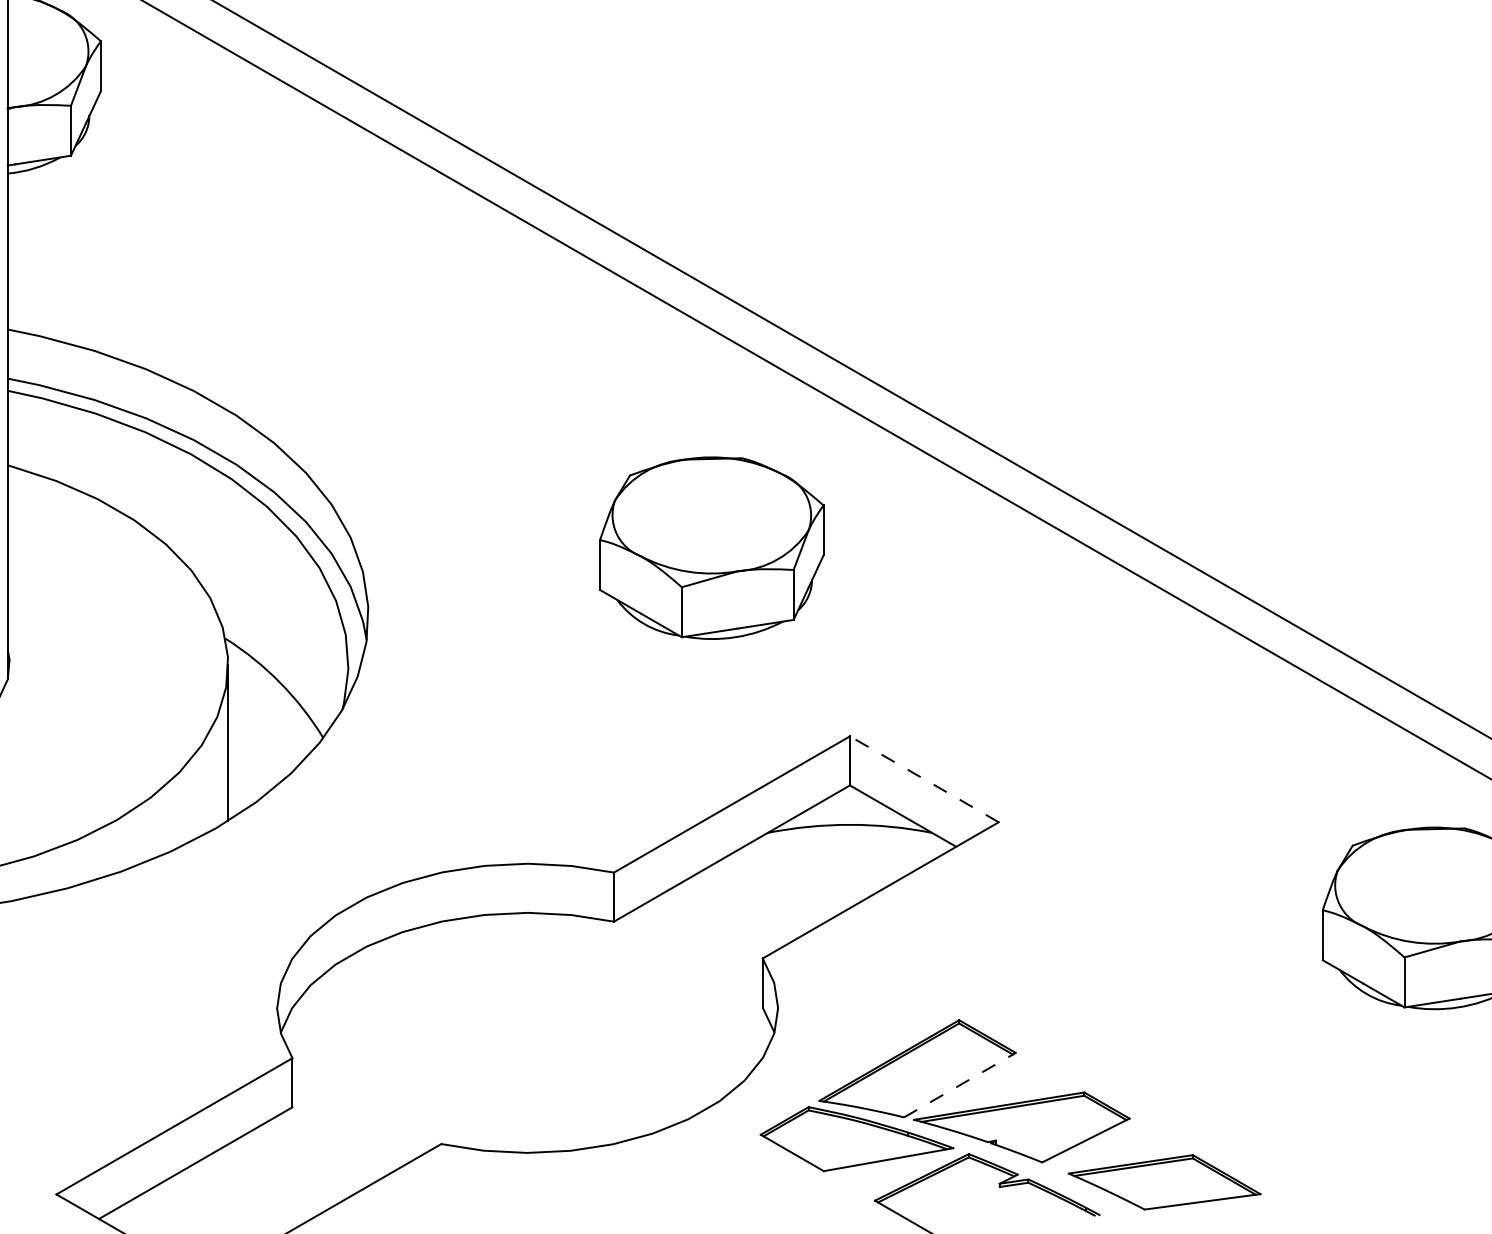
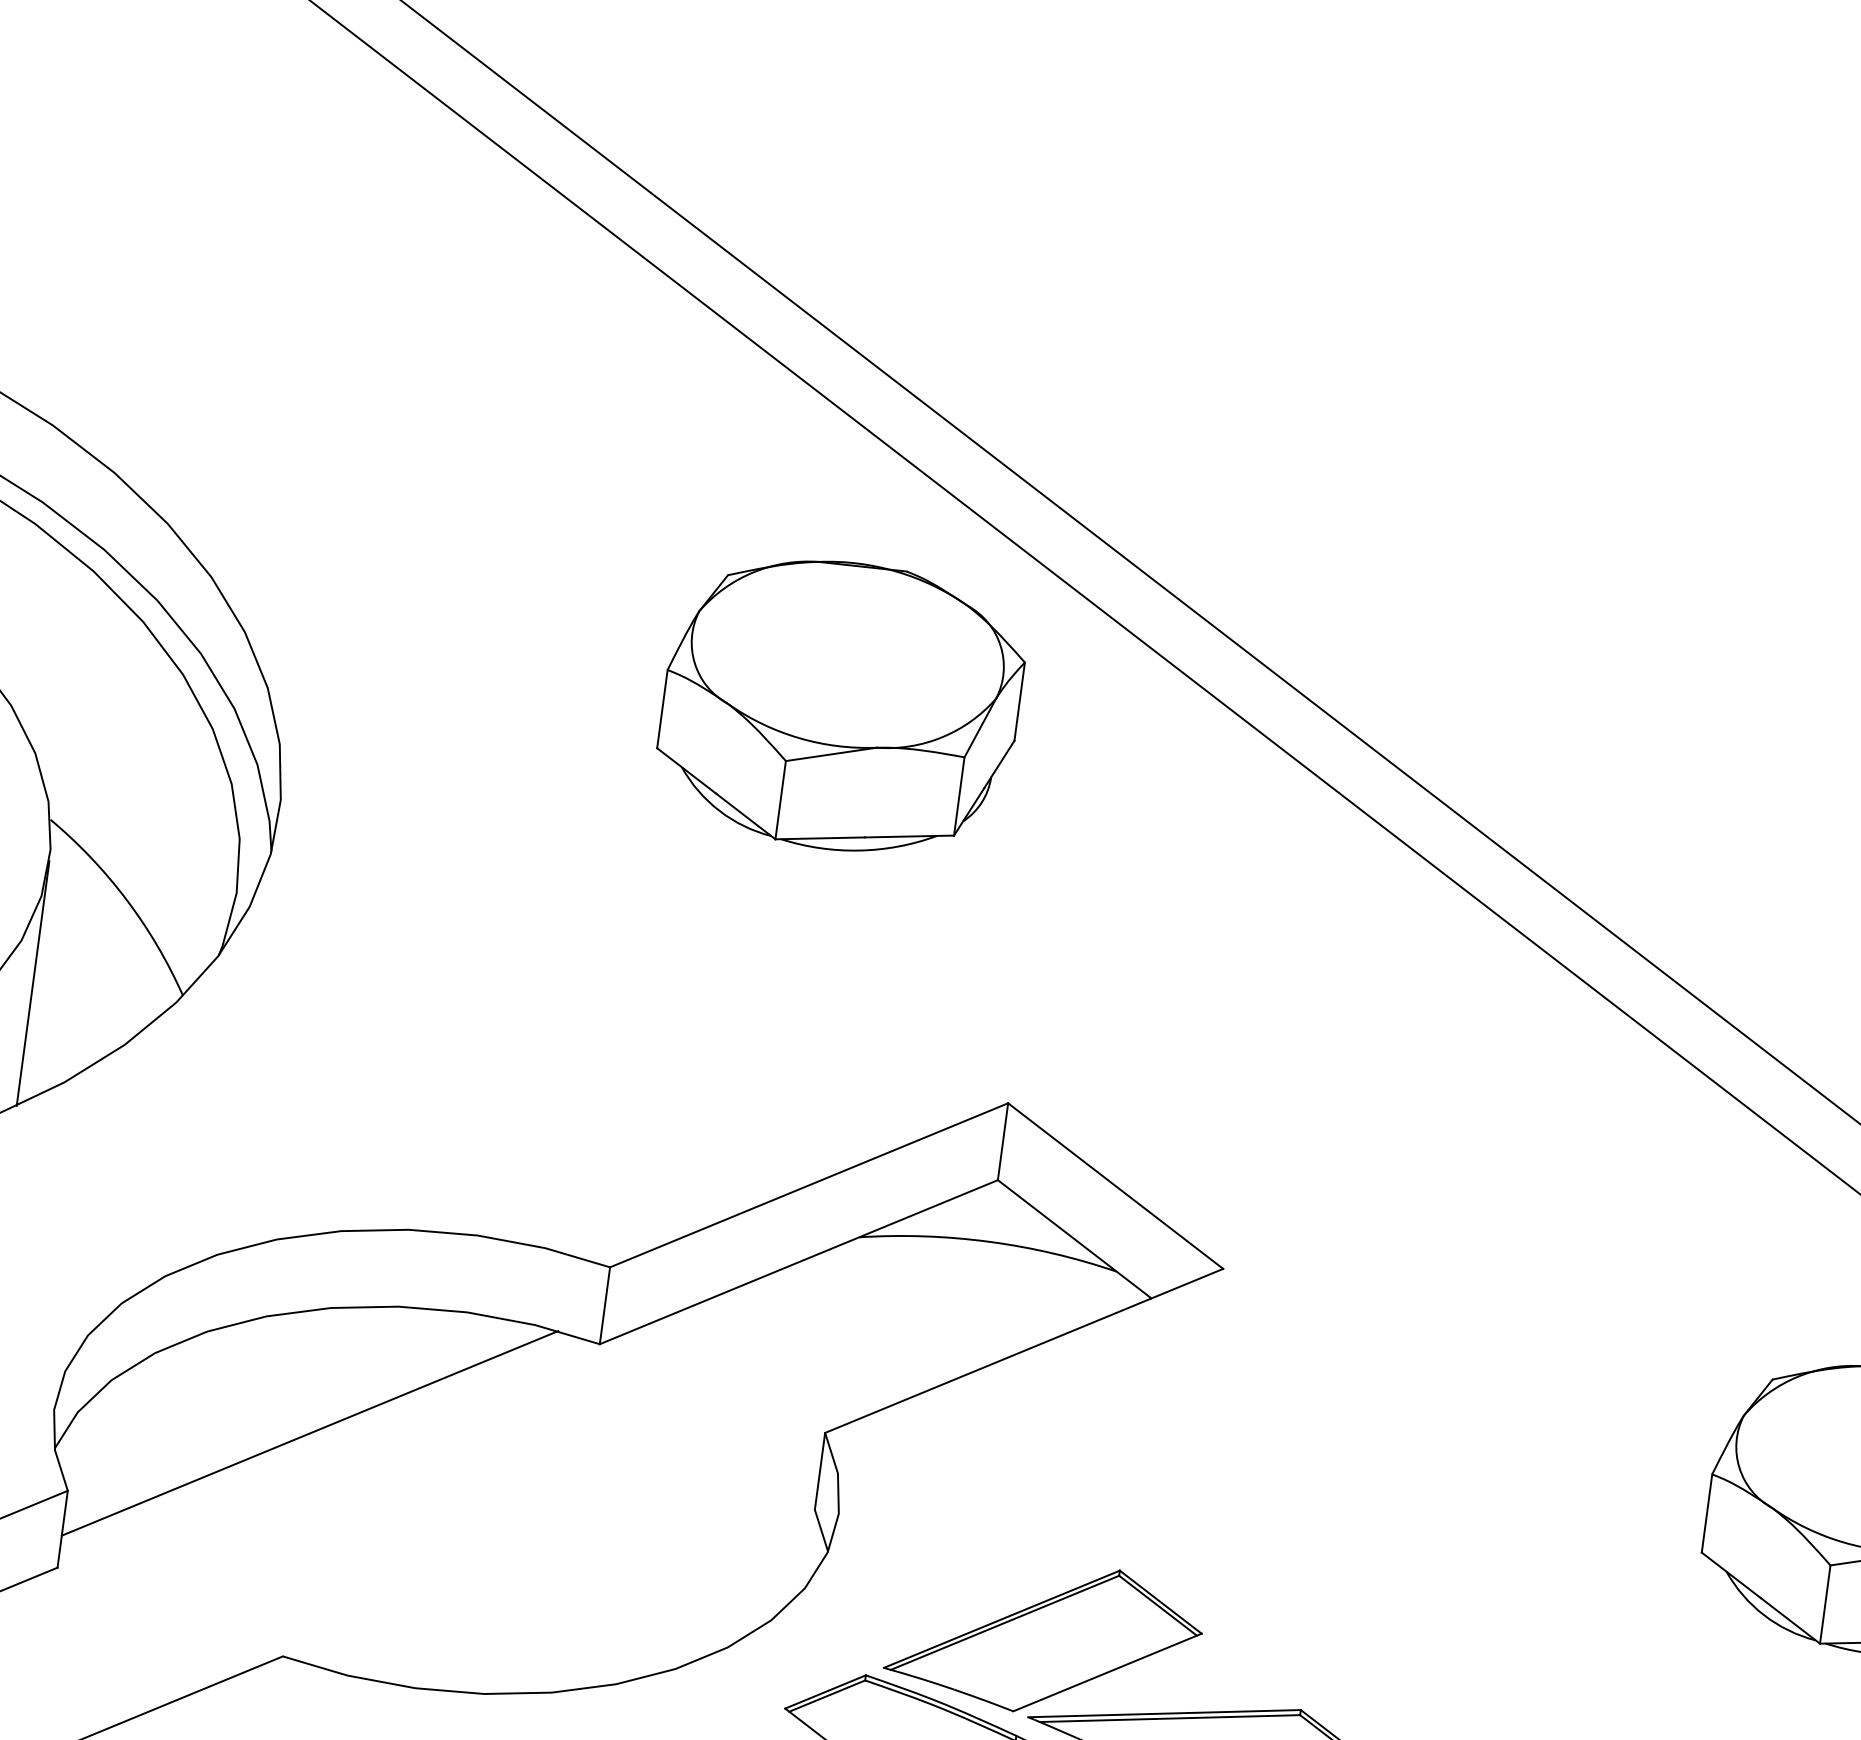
part: (711, 547) -> (840, 704), moved
line: (924, 779) -> (1115, 1186), dashed -> solid
line: (439, 1001) -> (309, 1432), added
line: (960, 1084) -> (1108, 1671), dashed -> solid

